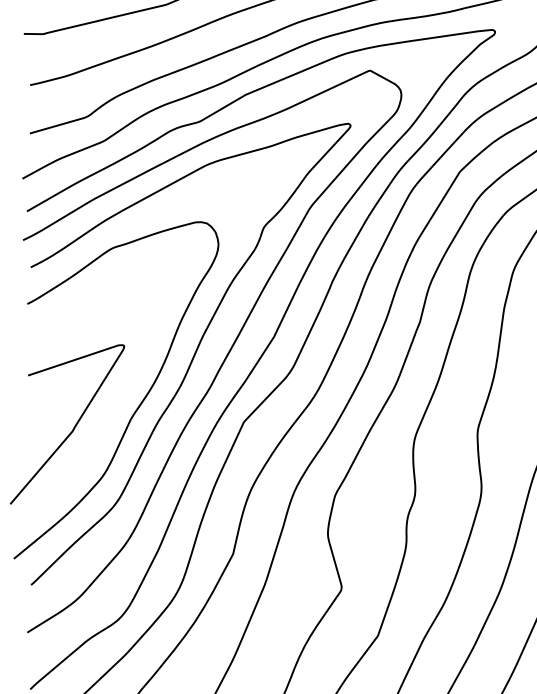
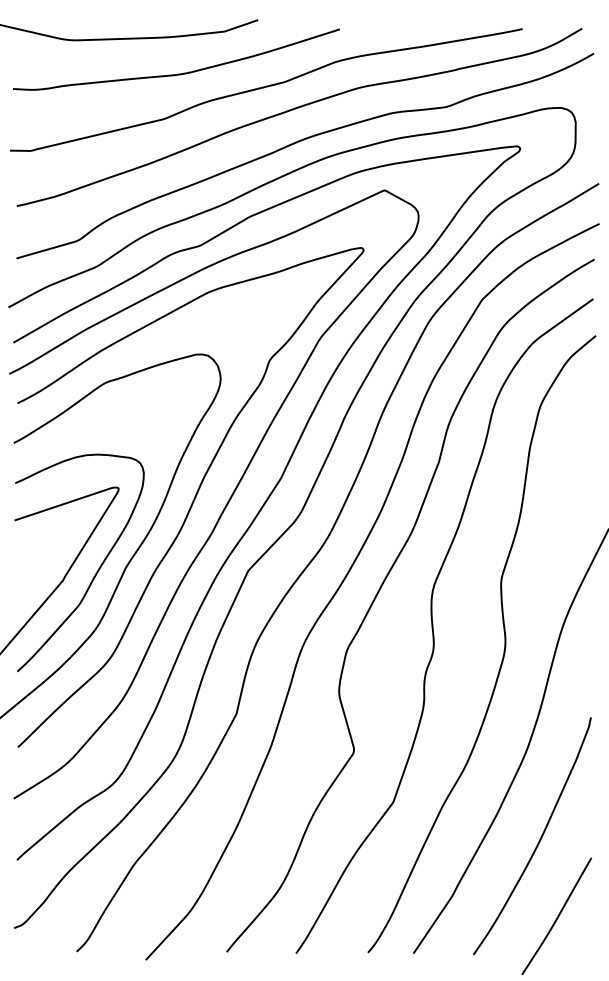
curve: (103, 422) -> (96, 571), added

